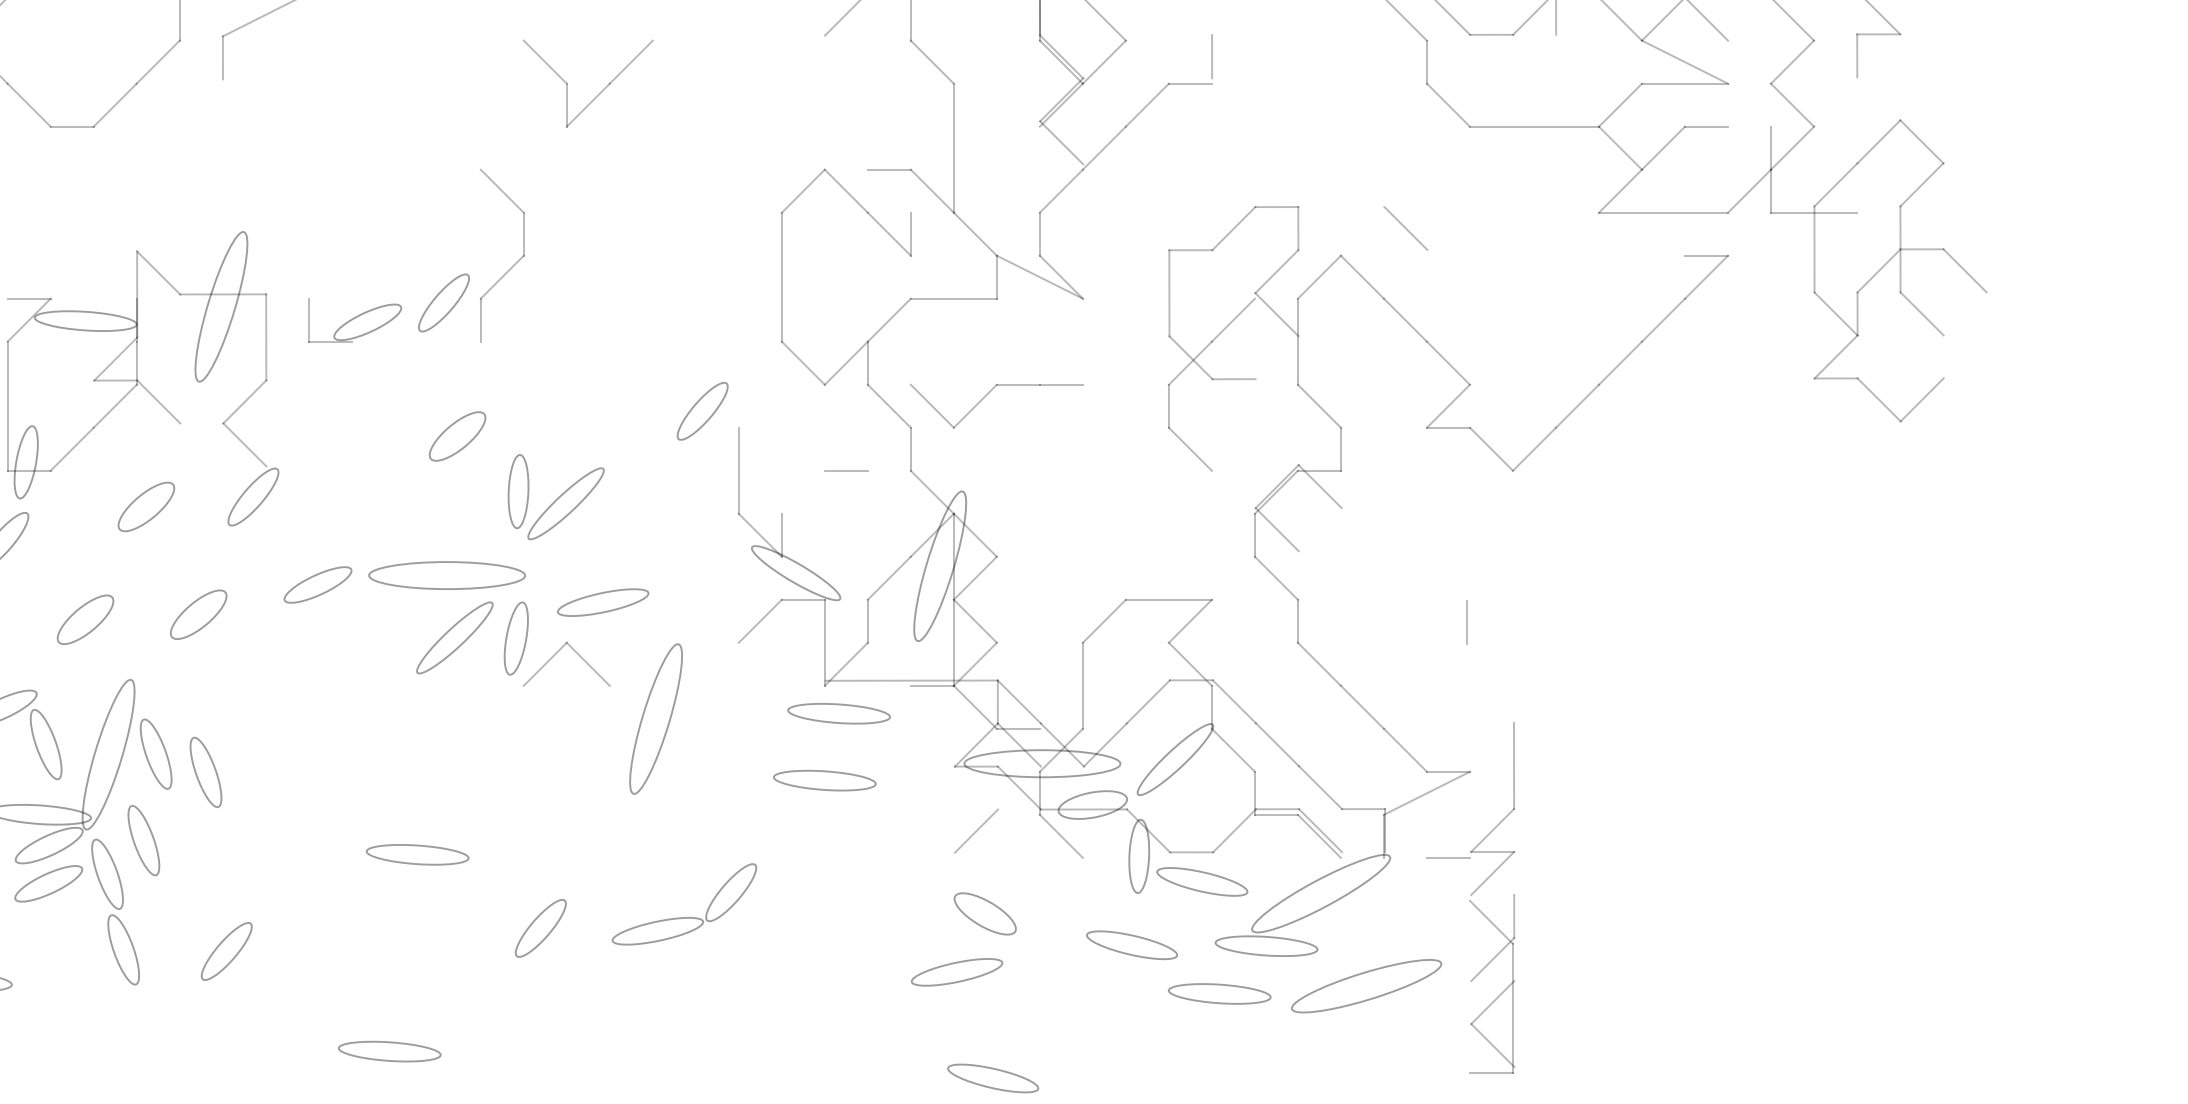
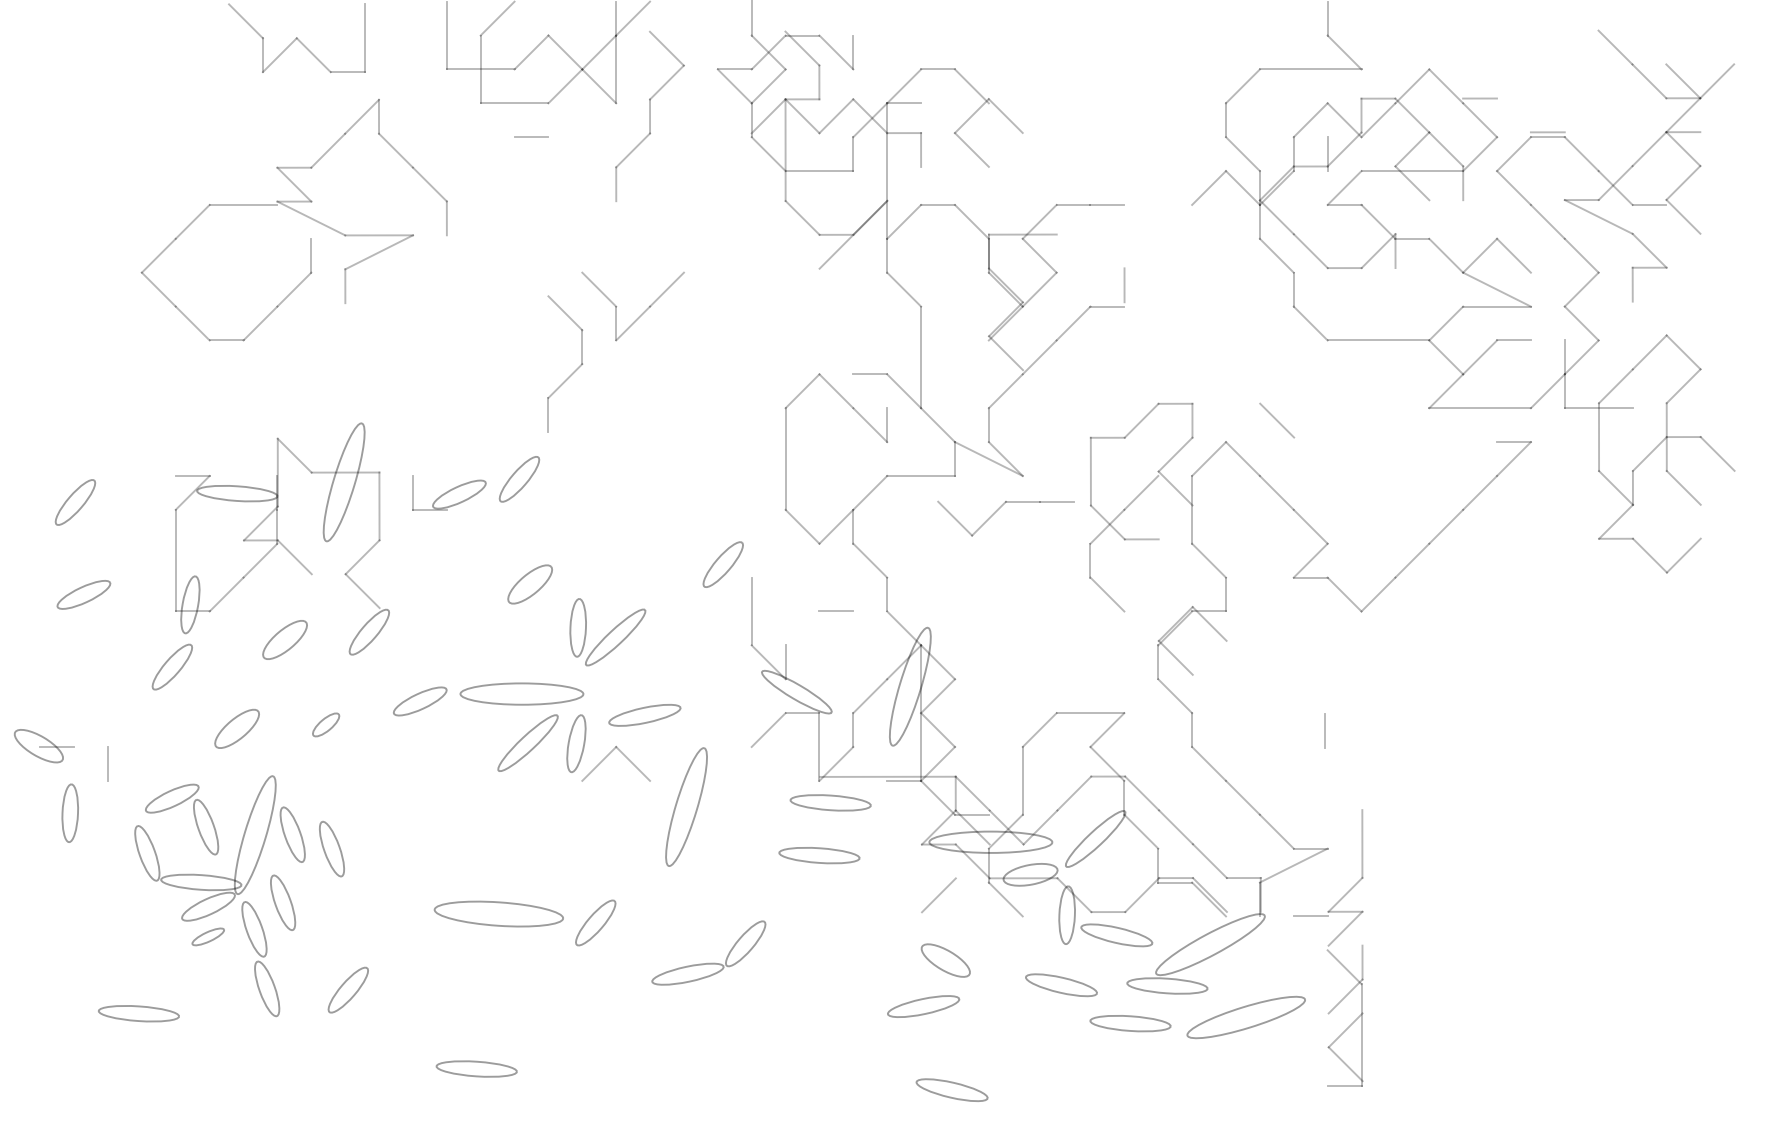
part: (512, 265) -> (573, 371), moved
part: (987, 395) -> (998, 510), moved
part: (197, 614) -> (325, 724), size x0.6
part: (417, 854) -> (498, 913), size x1.6
part: (49, 883) -> (208, 936), size x0.6
part: (540, 927) -> (595, 922), moved

